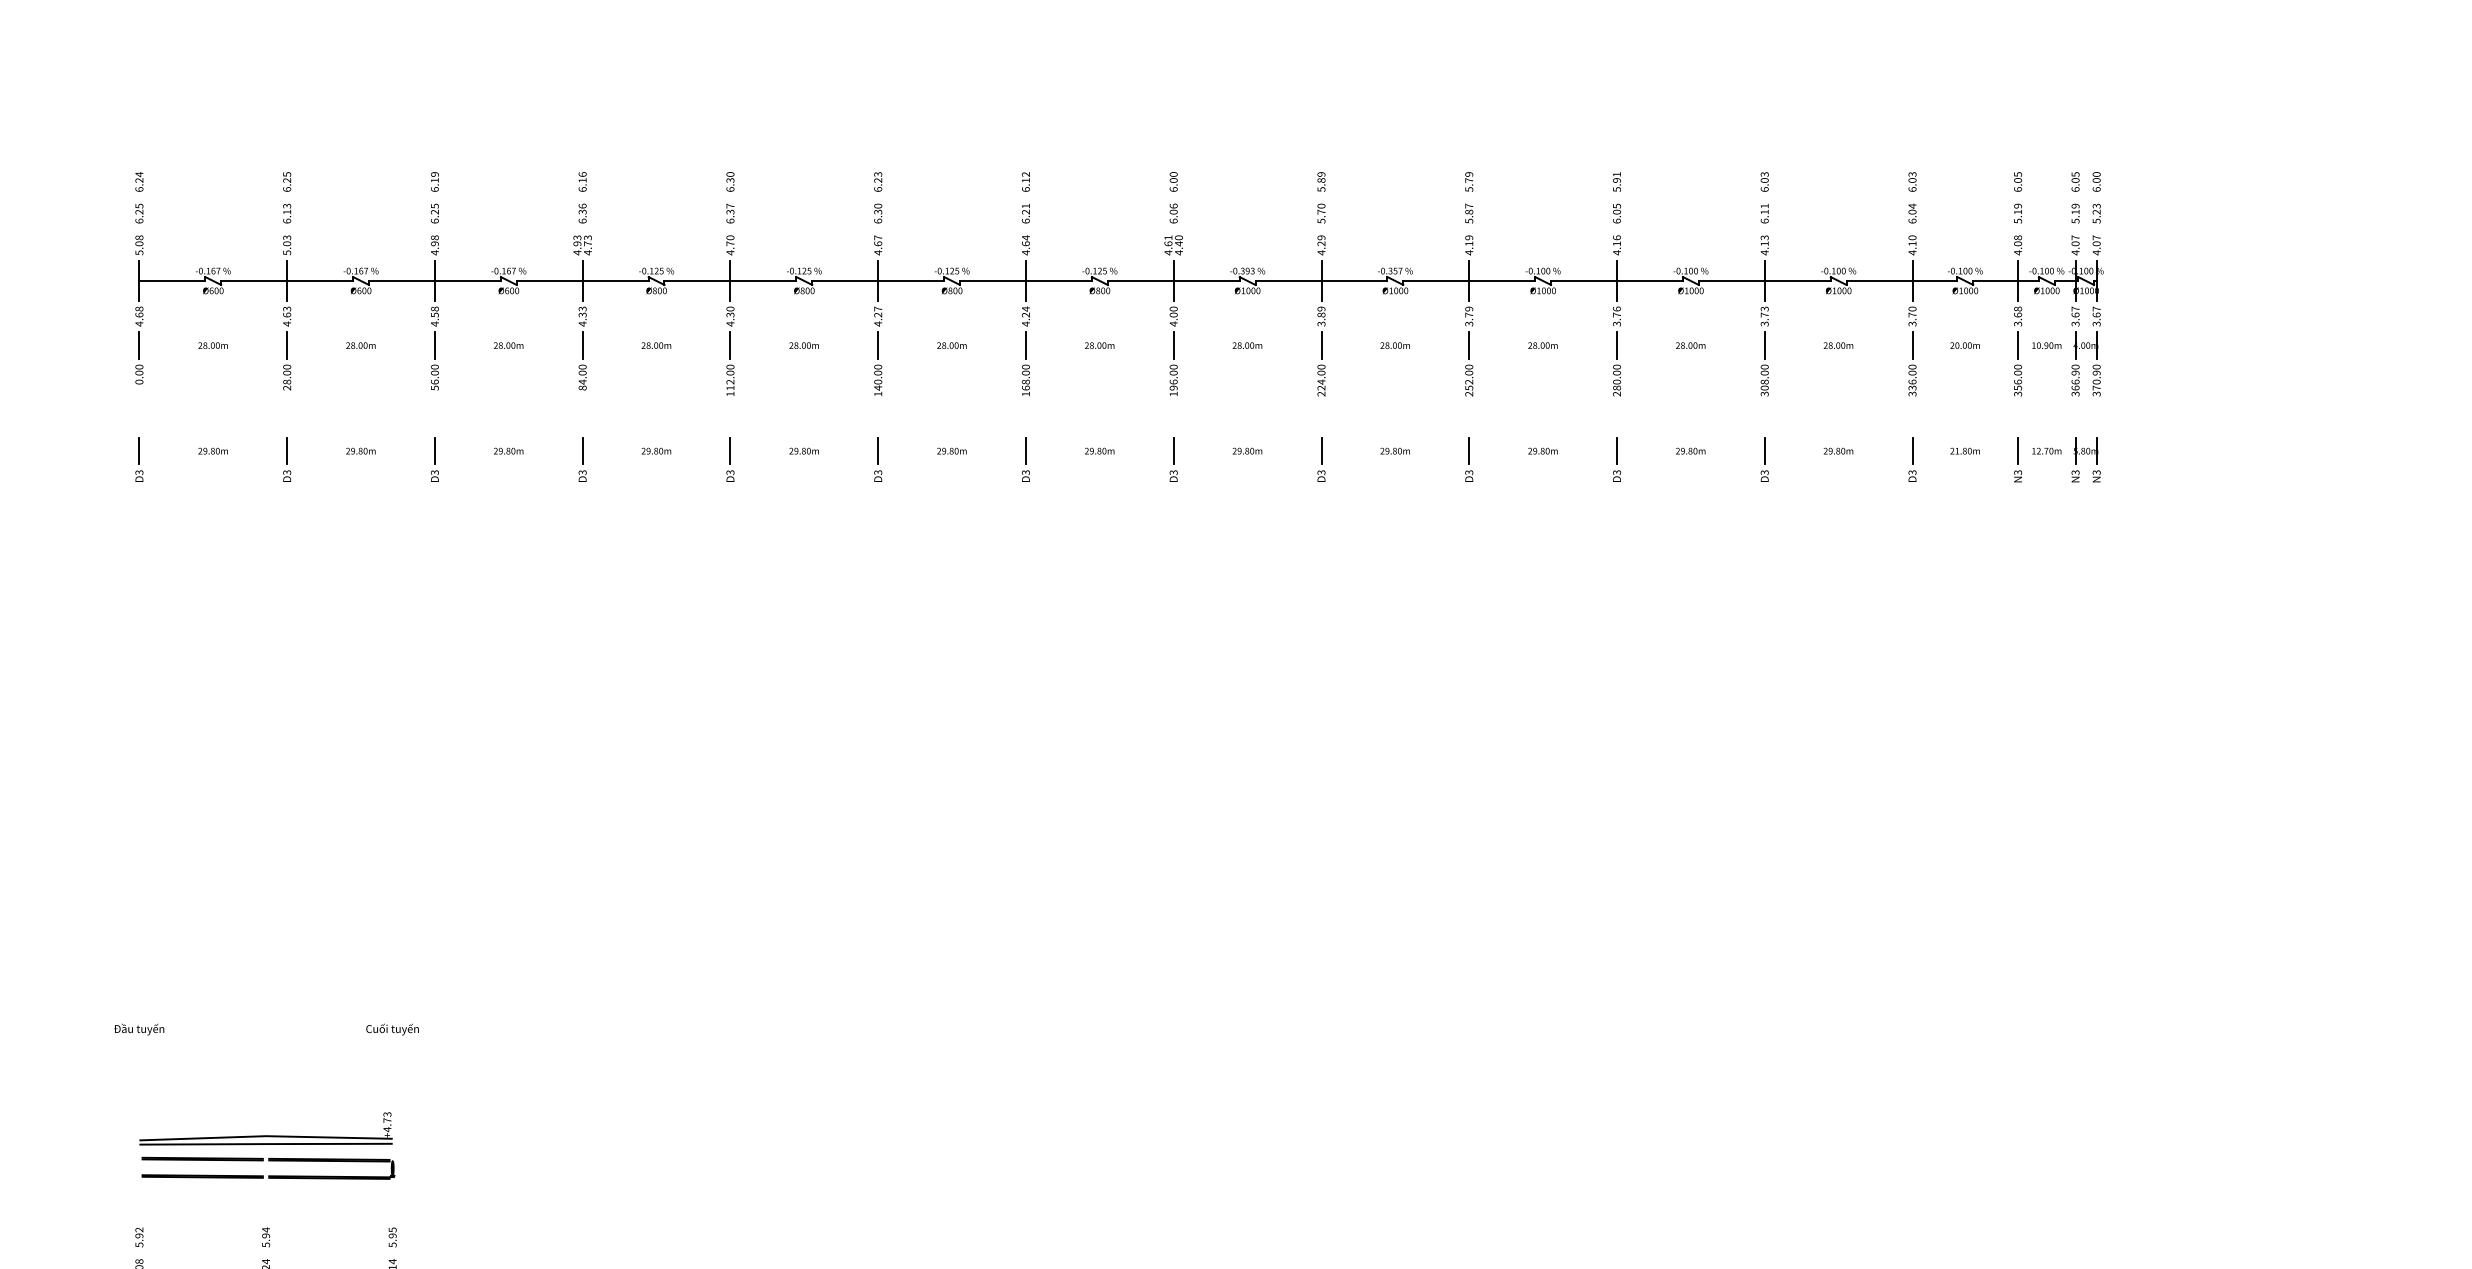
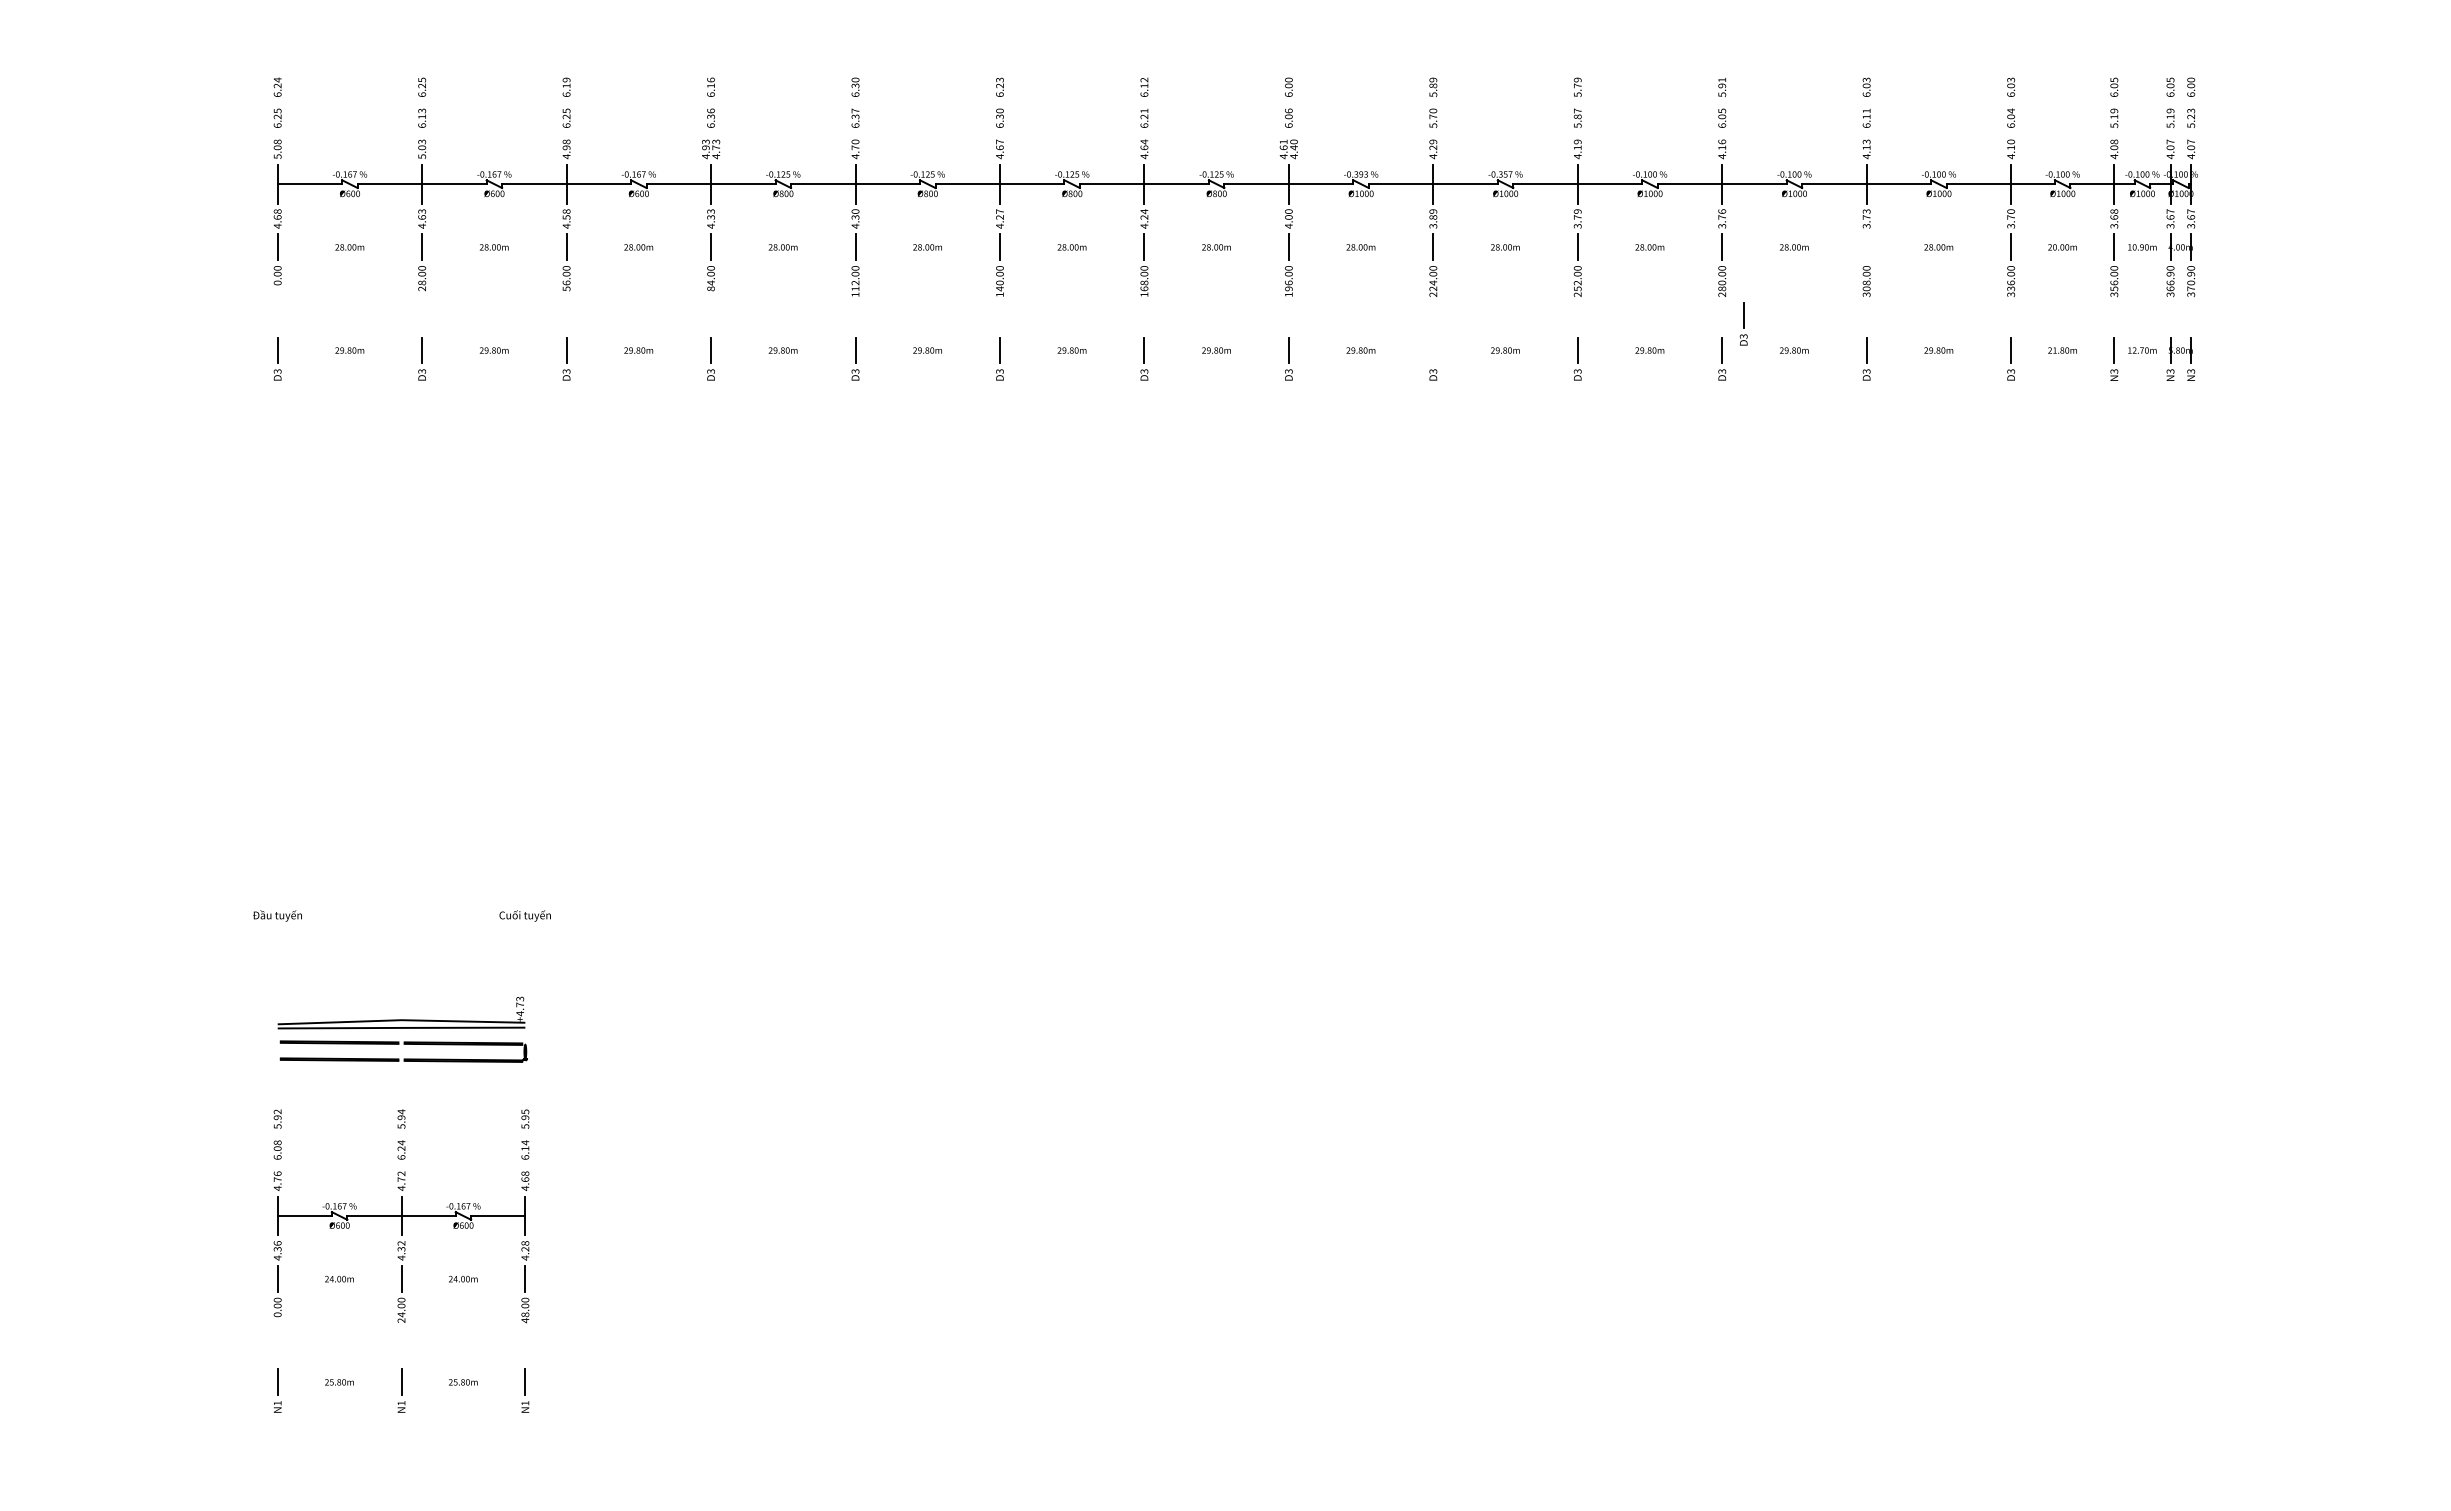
line: (1764, 345) -> (1866, 247), removed
part: (1638, 423) -> (1743, 323), added
line: (1321, 451) -> (1433, 350), removed

